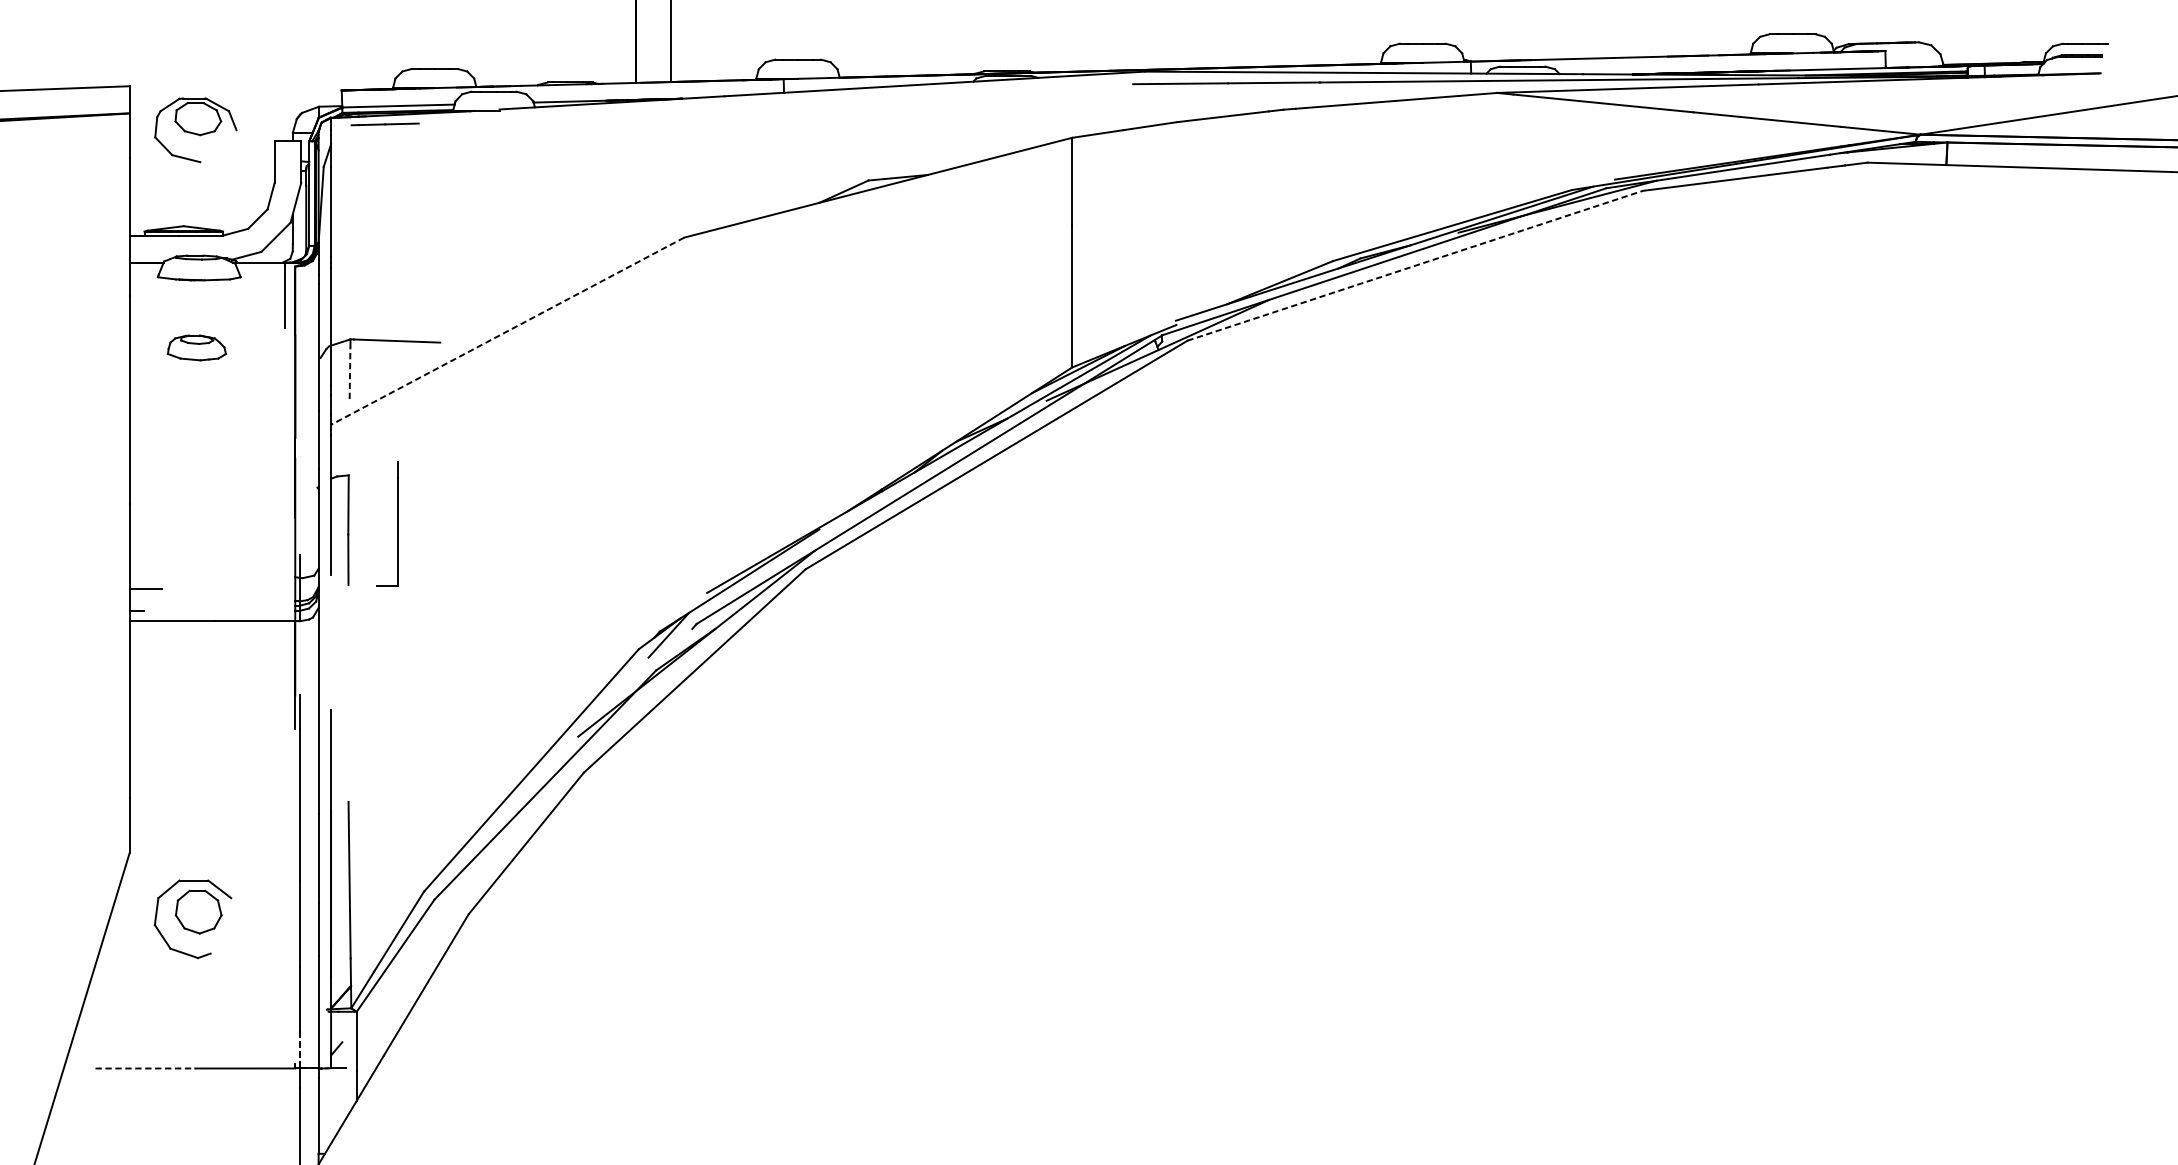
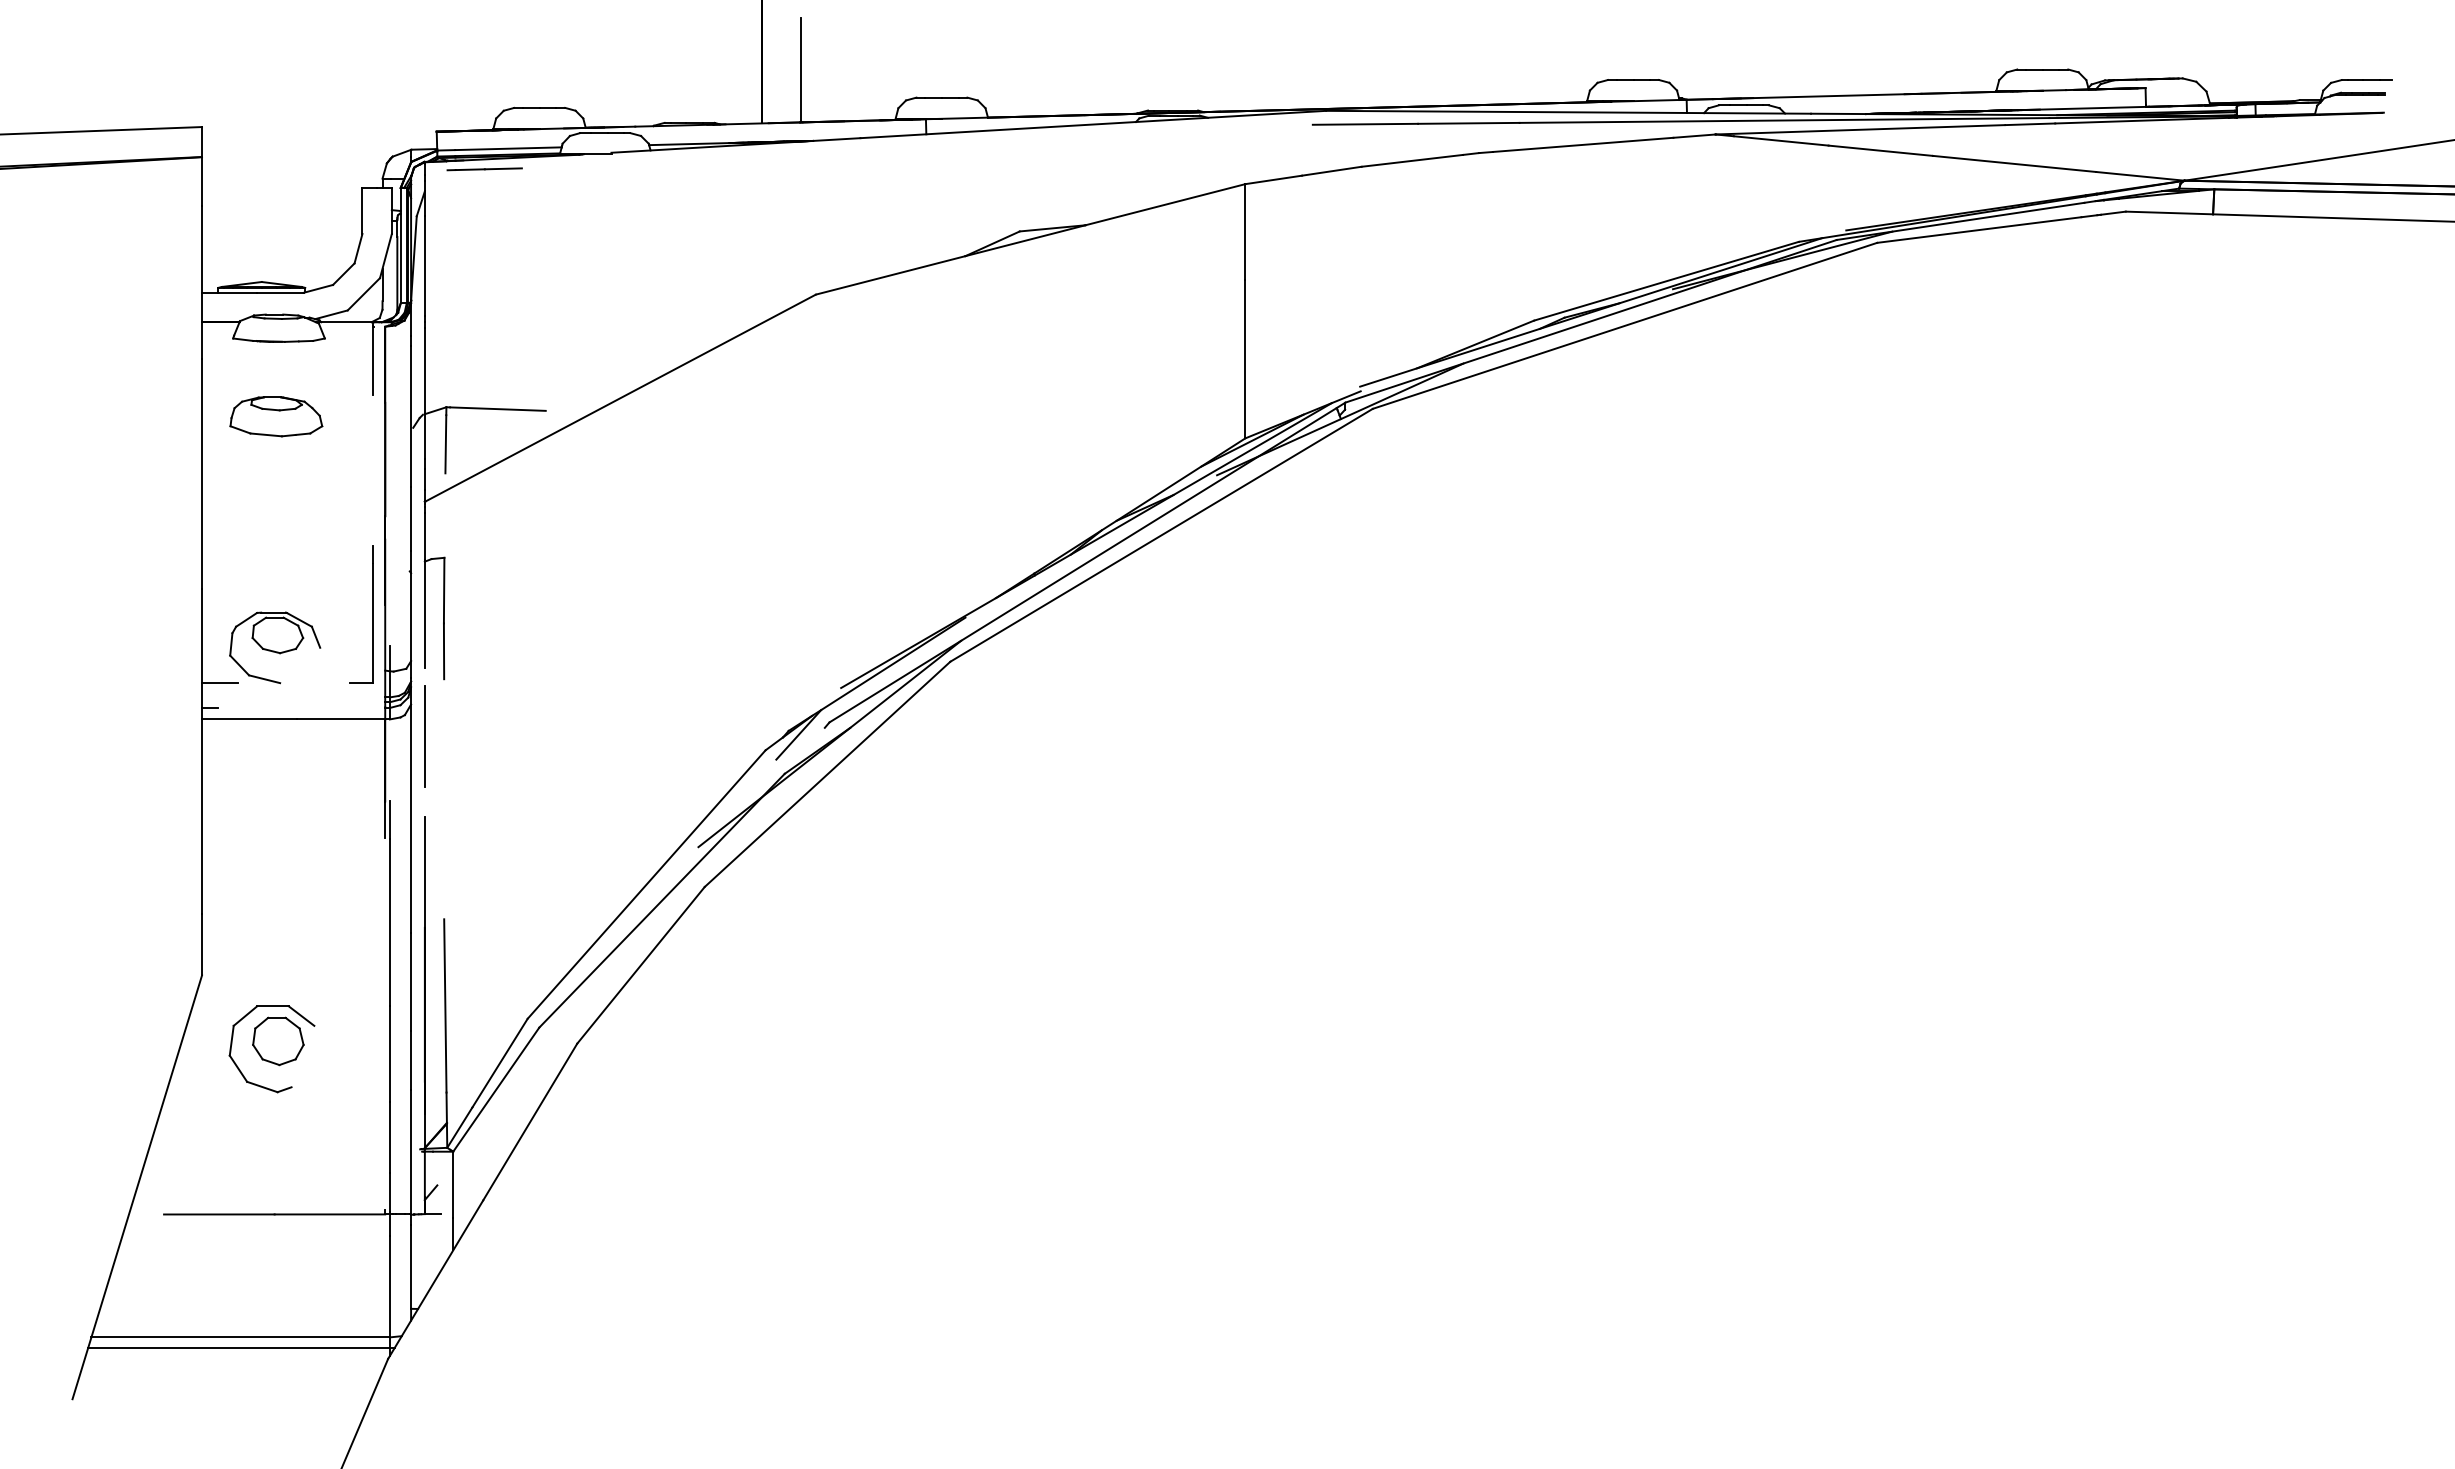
part: (196, 130) -> (275, 647), moved
line: (1415, 265) -> (1625, 325), dashed -> solid
line: (506, 331) -> (619, 398), dashed -> solid
part: (197, 347) -> (276, 416), size x1.43
line: (349, 372) -> (445, 443), dashed -> solid
part: (397, 523) -> (372, 614), moved
line: (330, 636) -> (424, 736), added
line: (299, 1049) -> (389, 1193), dashed -> solid
line: (145, 1068) -> (219, 1214), dashed -> solid

